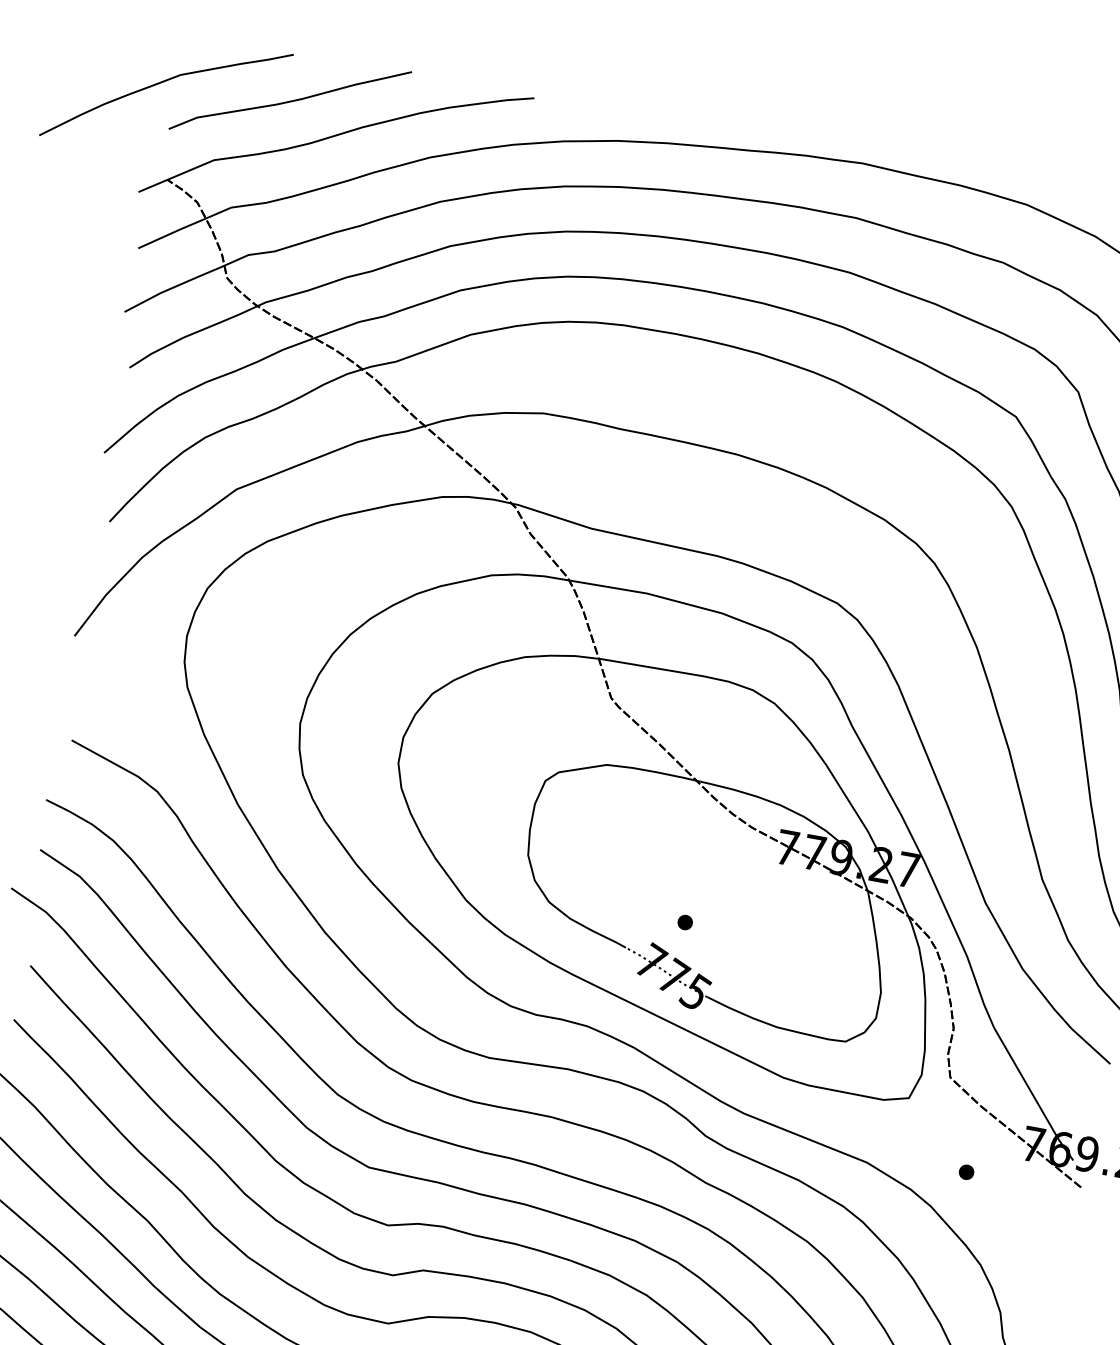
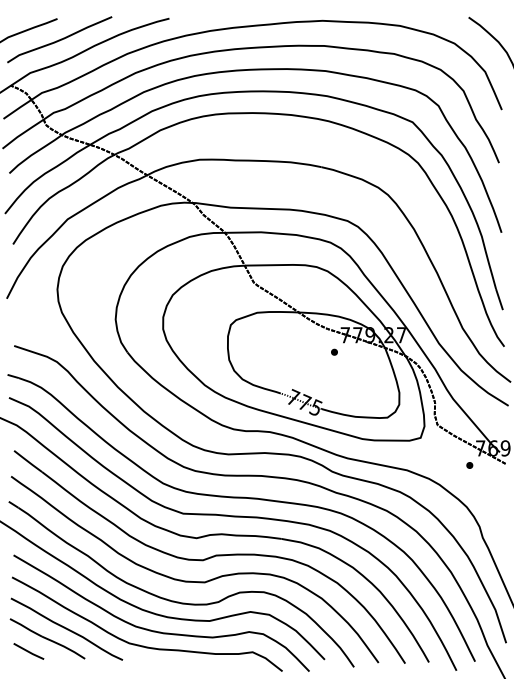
part: (685, 920) -> (334, 351), moved
part: (965, 1172) -> (469, 465), moved

